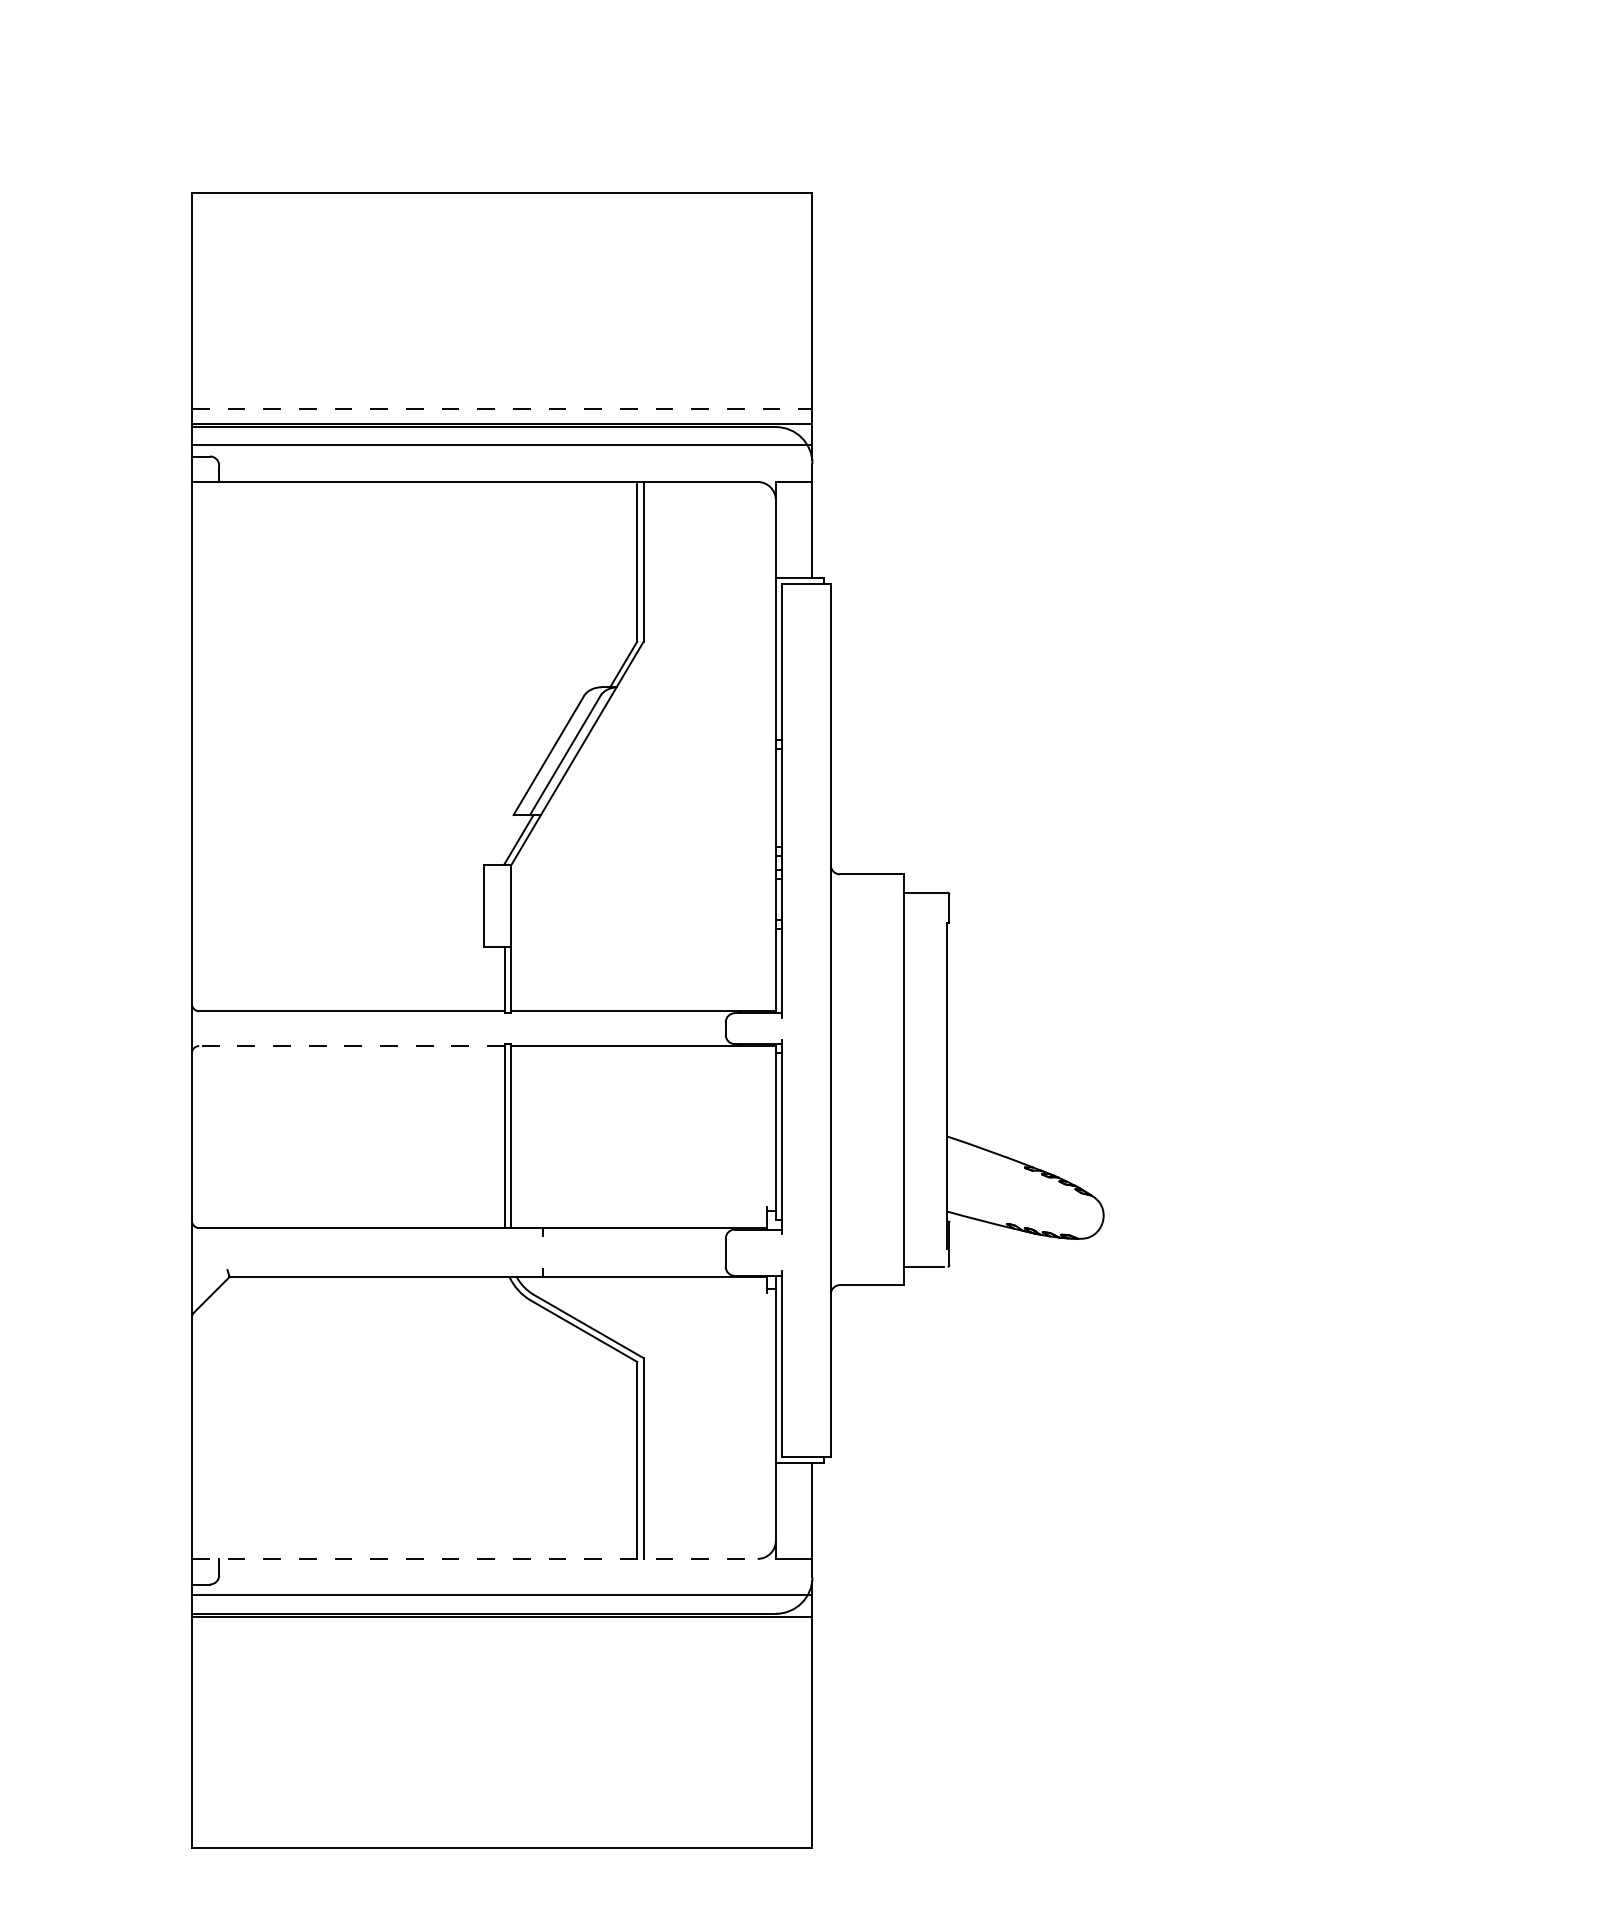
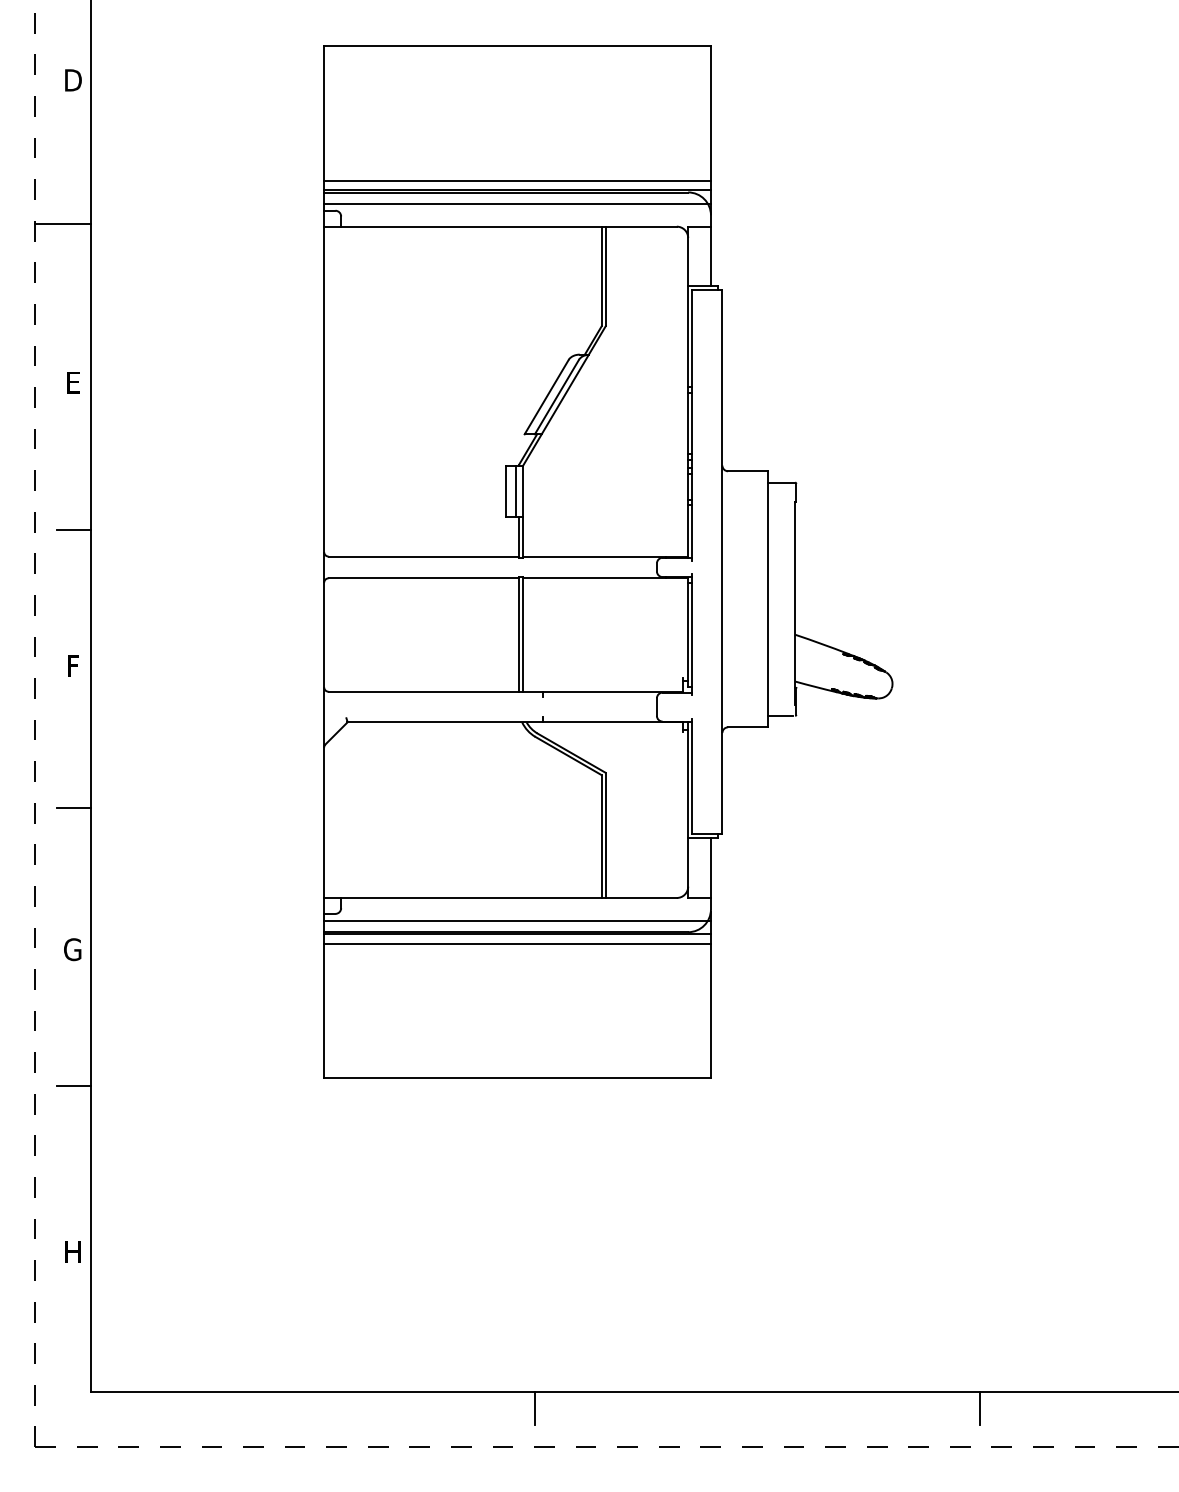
line: (503, 409) -> (518, 181), dashed -> solid
line: (500, 905) -> (516, 490), added
line: (351, 1046) -> (423, 578), dashed -> solid
line: (474, 1558) -> (500, 897), dashed -> solid
line: (502, 1631) -> (517, 943), added

